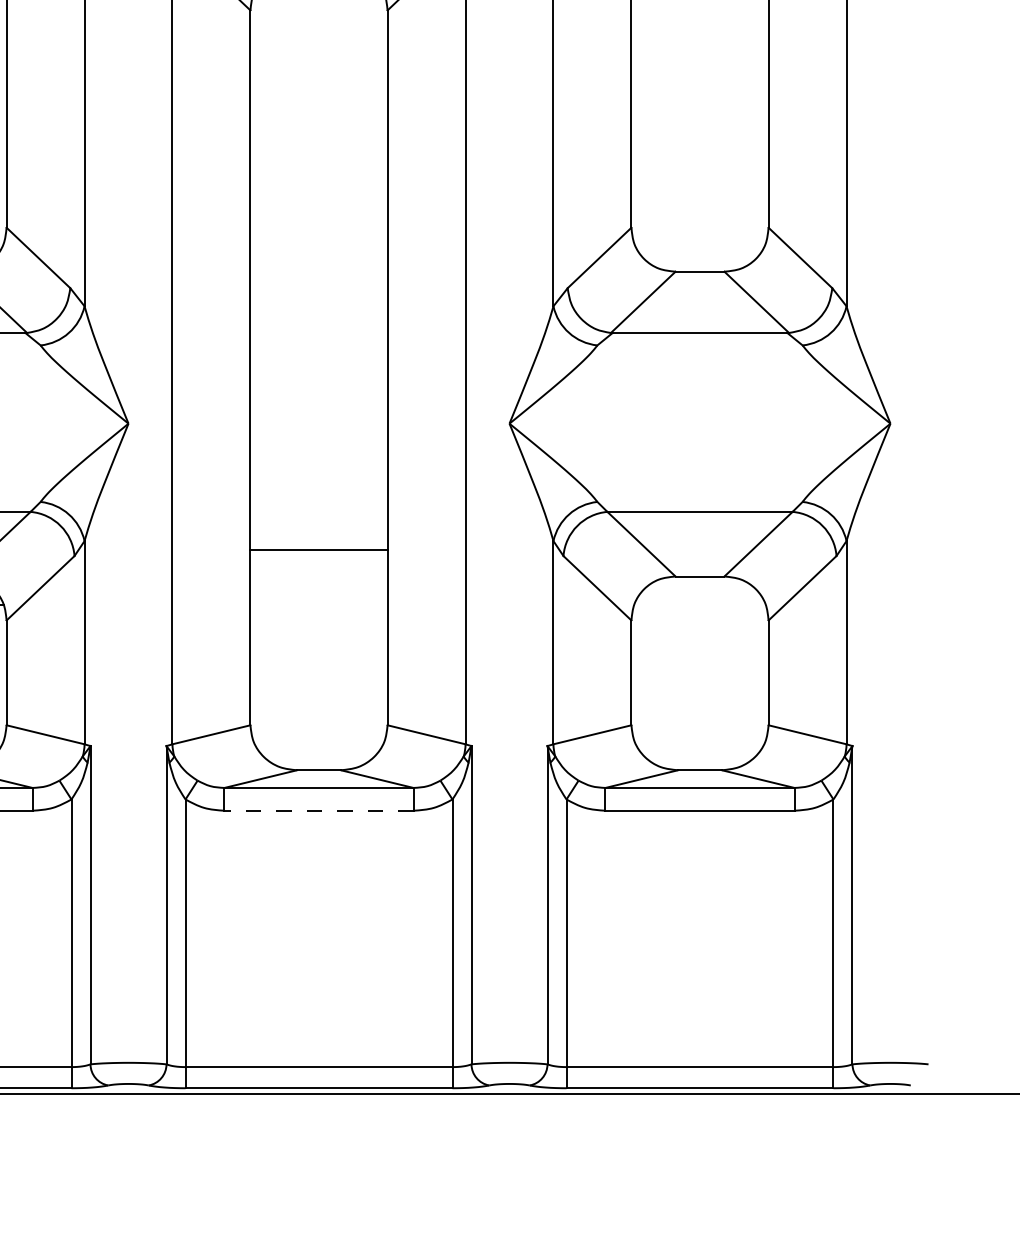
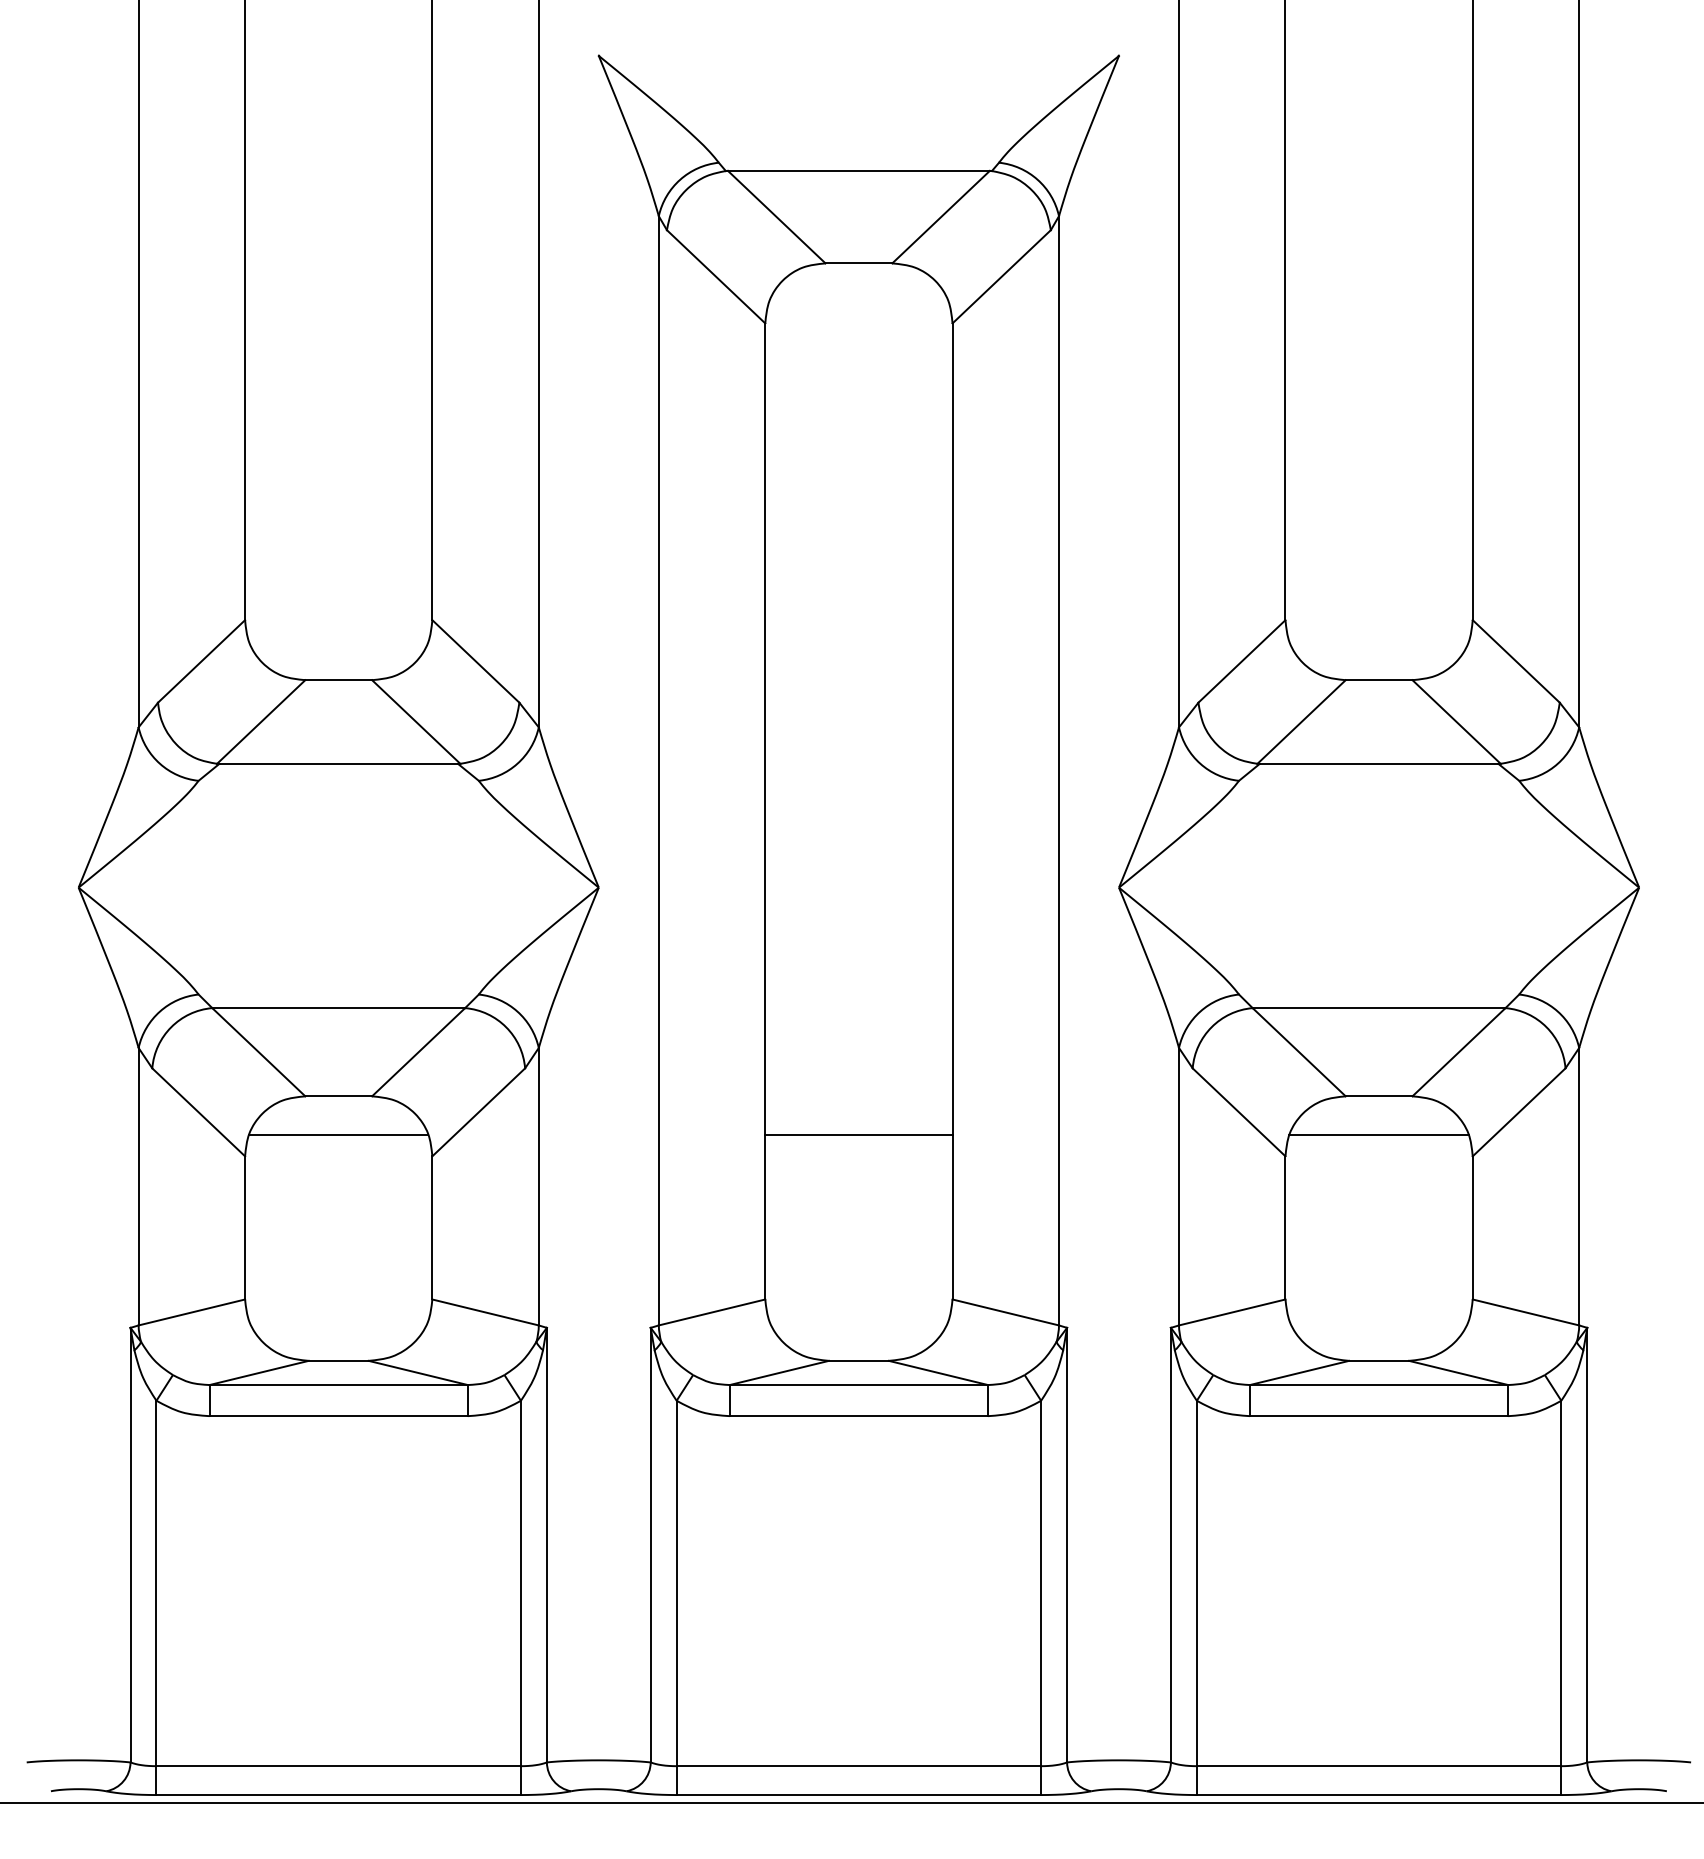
line: (318, 550) -> (858, 1135), moved
line: (699, 605) -> (1378, 1135), added
line: (318, 811) -> (858, 1416), dashed -> solid

